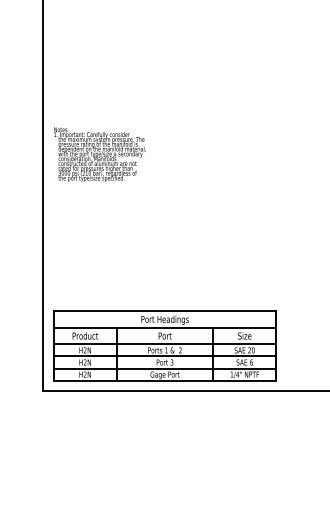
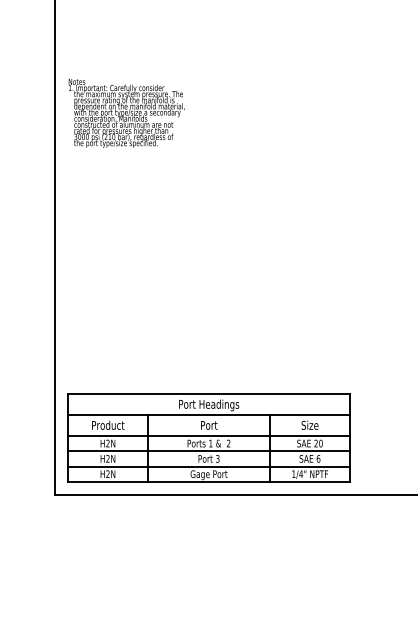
text: (99, 154) -> (126, 113), moved

